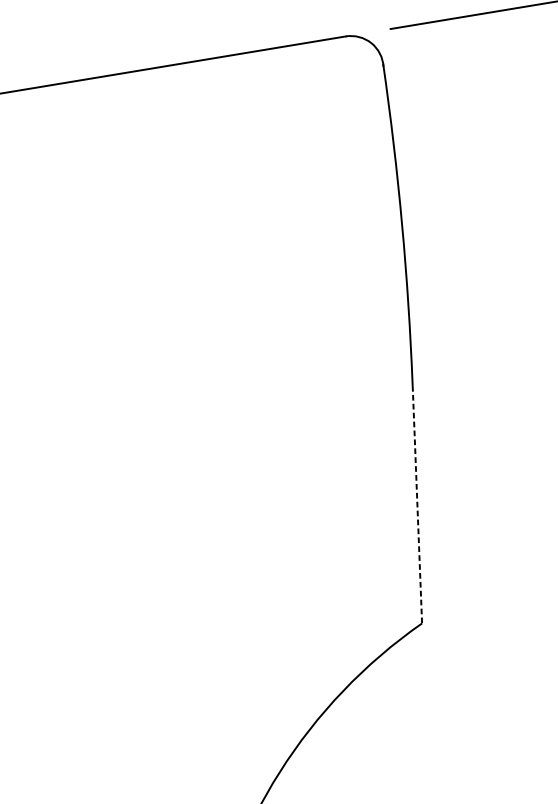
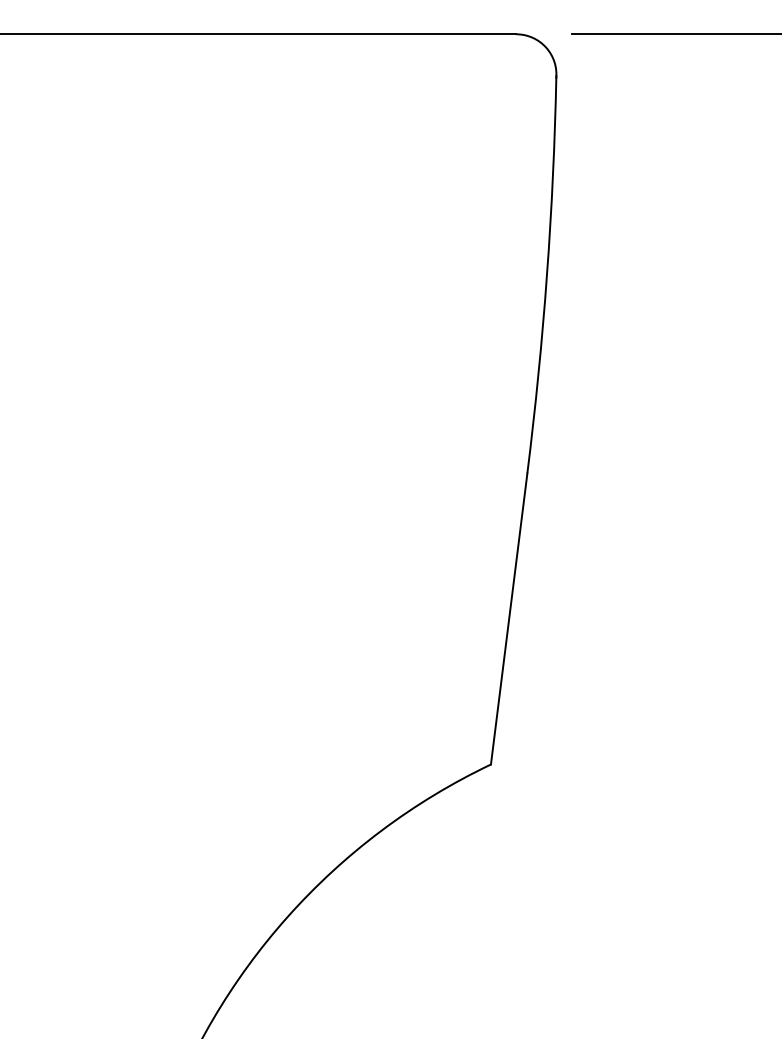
line: (417, 505) -> (509, 619), dashed -> solid

